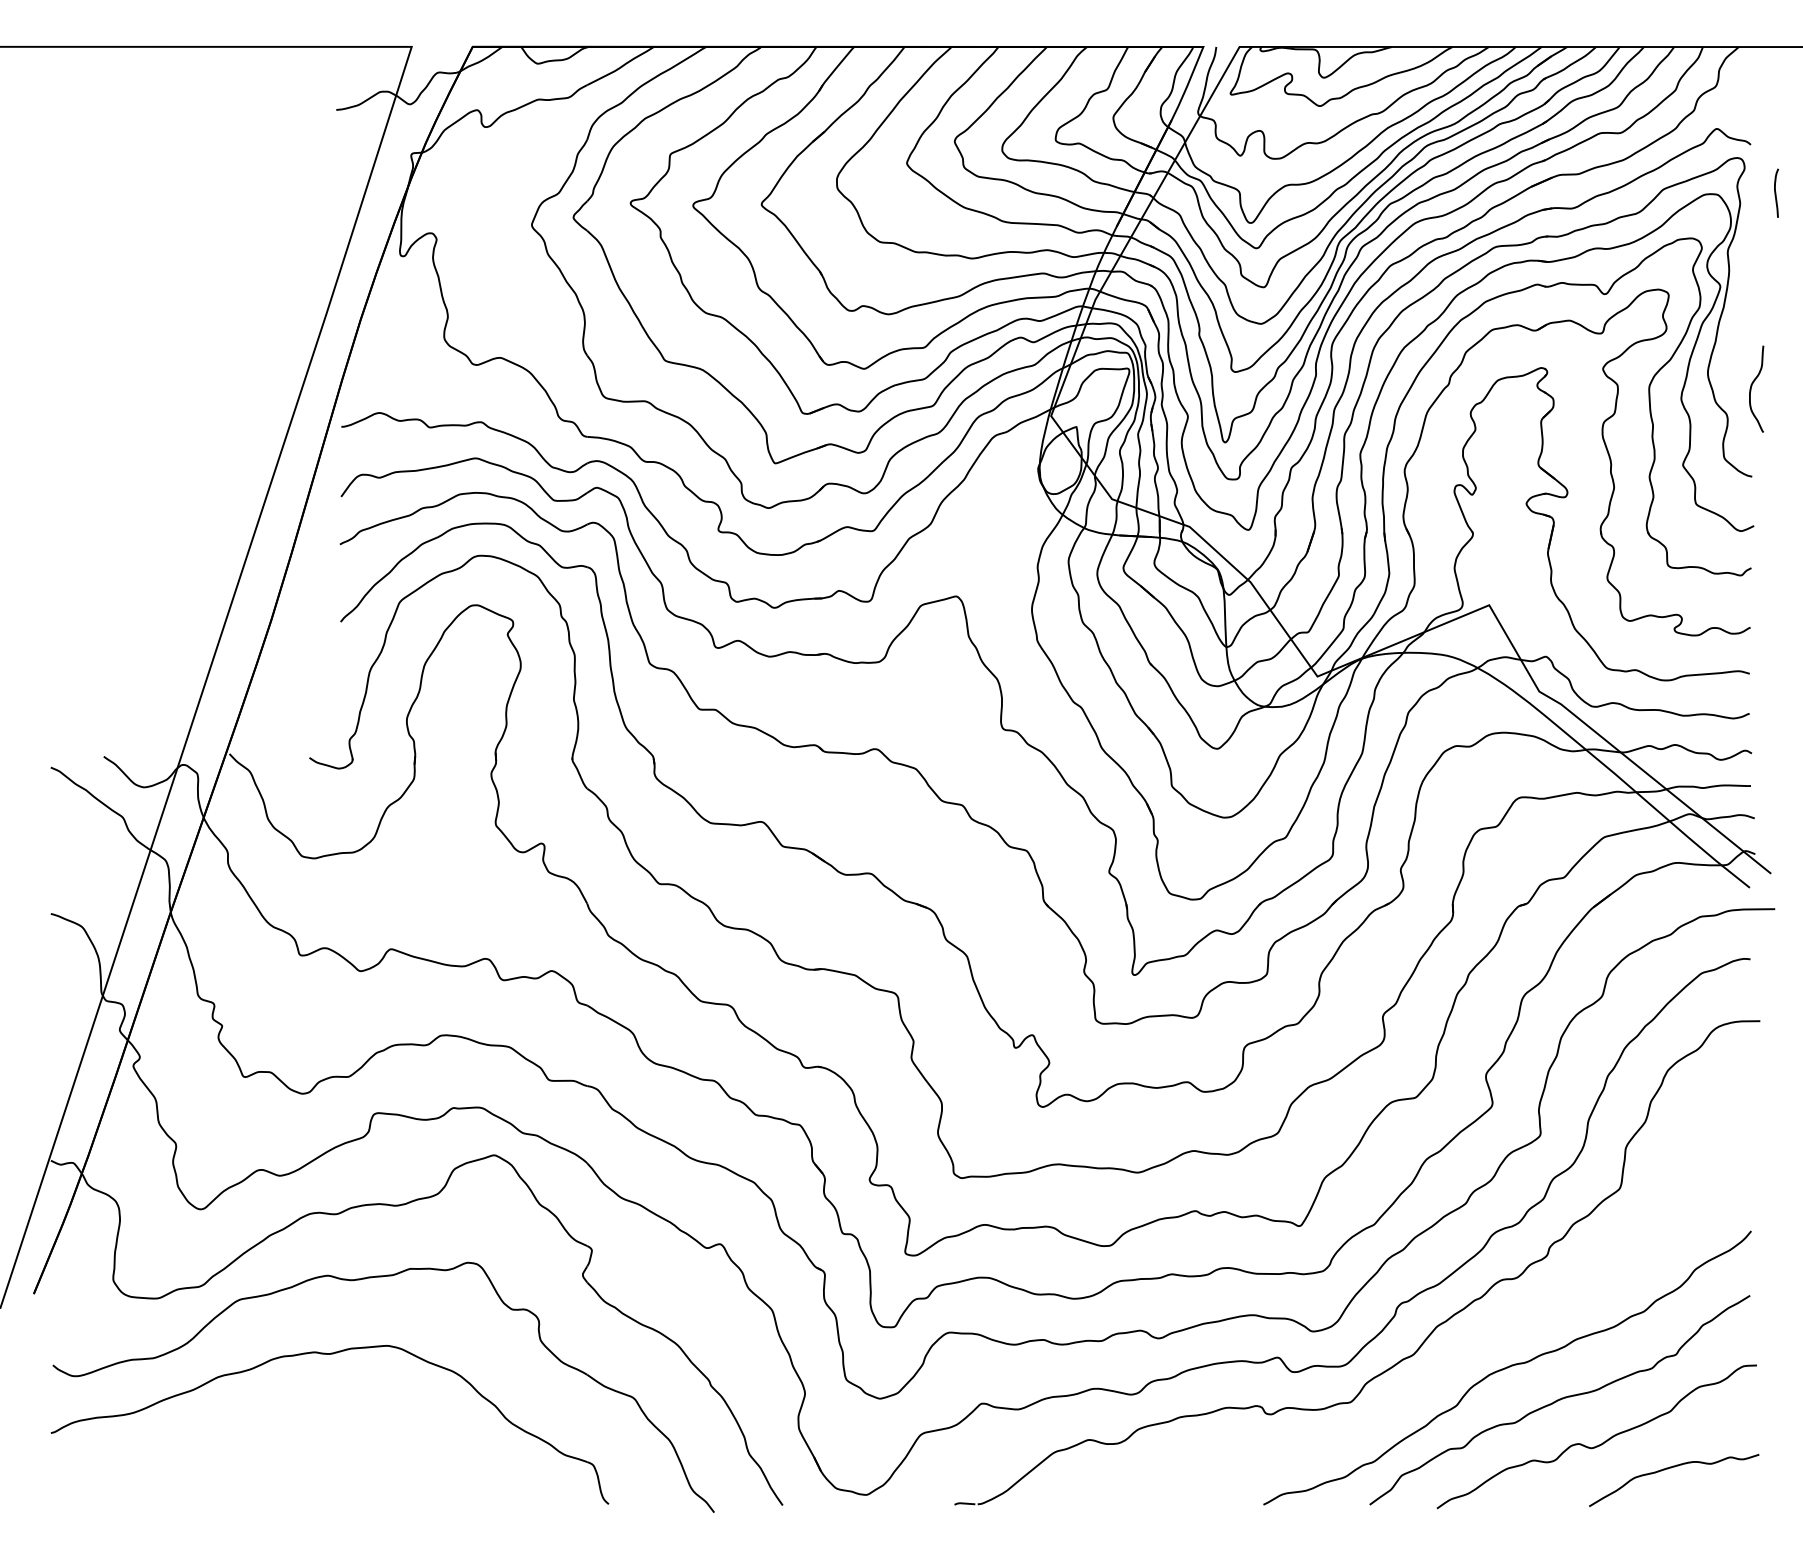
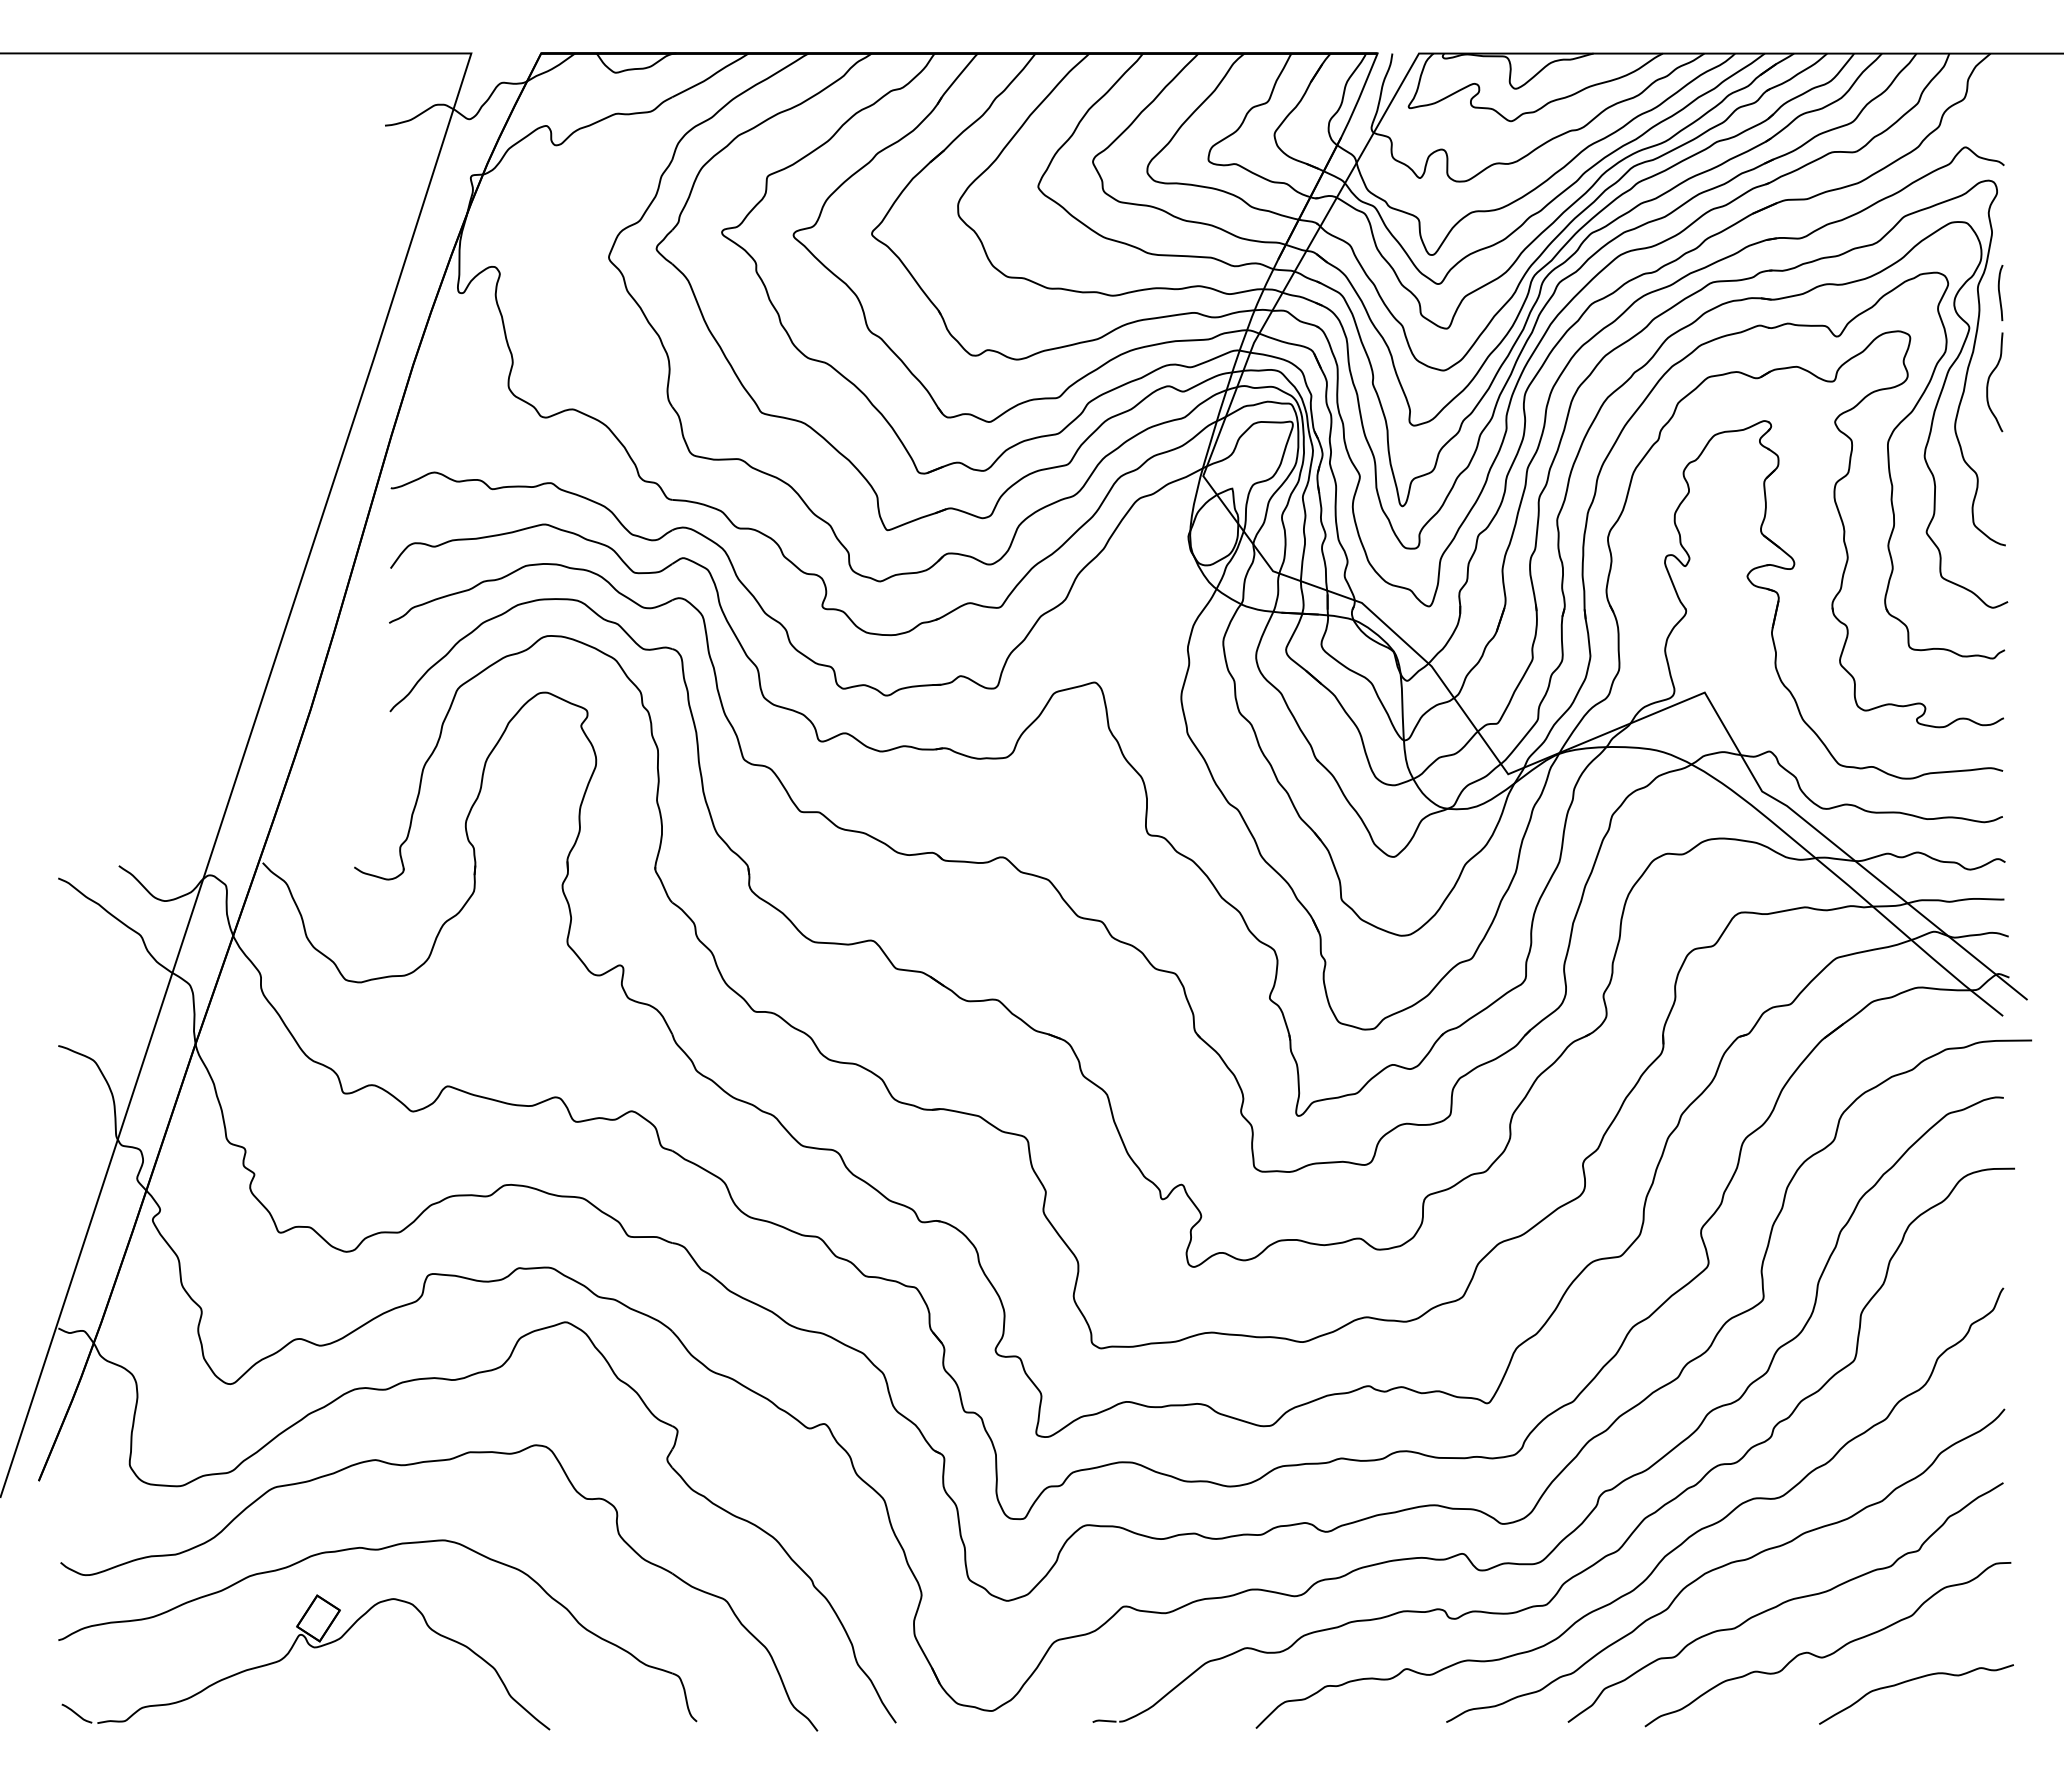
curve: (1776, 193) -> (2000, 293), moved
curve: (1751, 388) -> (1989, 381), moved
curve: (1454, 1358) -> (1665, 1554), added
part: (273, 1440) -> (313, 1648), added

